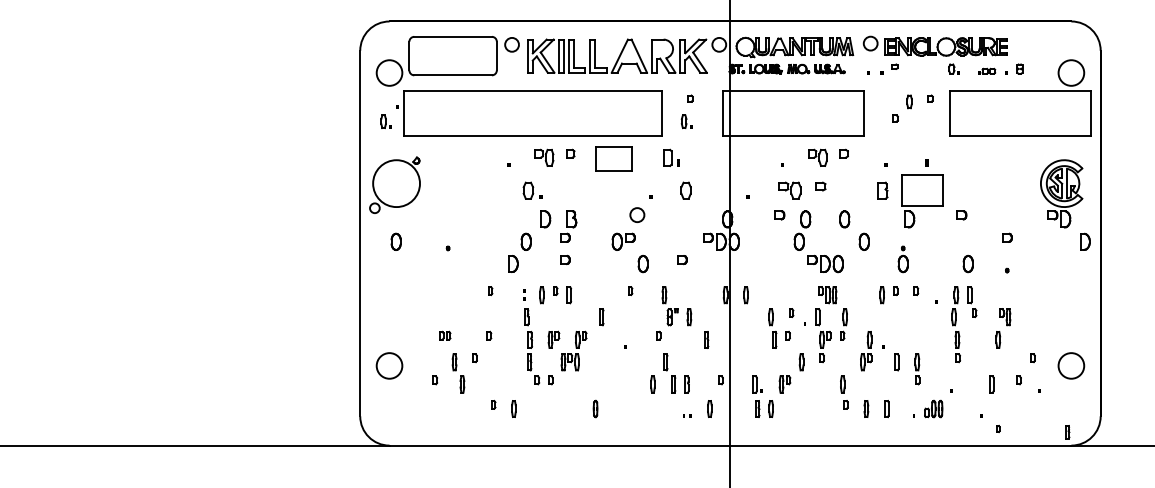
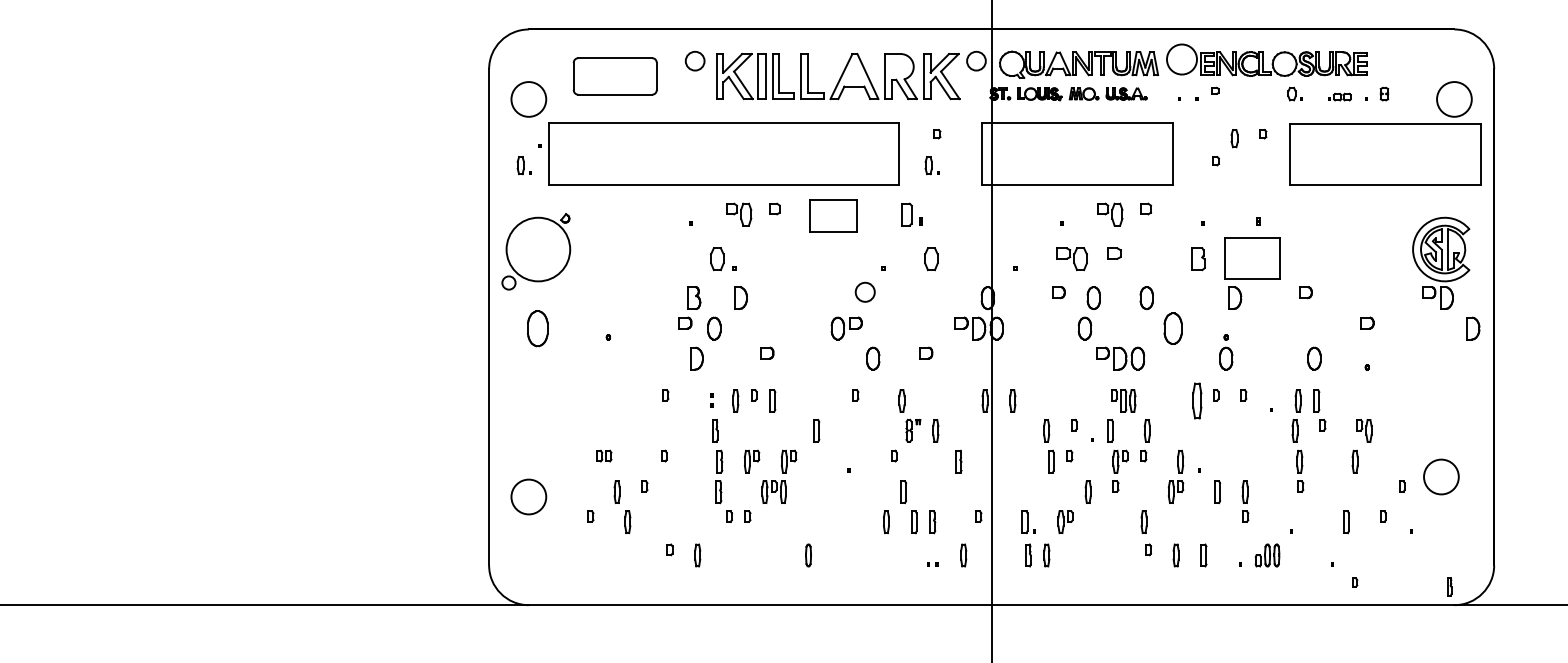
circle: (870, 43) -> (1181, 59), size x1.6
part: (453, 56) -> (615, 76), size x0.7
part: (568, 226) -> (689, 307), moved
part: (395, 241) -> (537, 328), size x1.6
part: (864, 241) -> (1173, 328), size x1.4
part: (882, 294) -> (1197, 400), size x1.6
circle: (1071, 365) -> (1441, 476), moved

